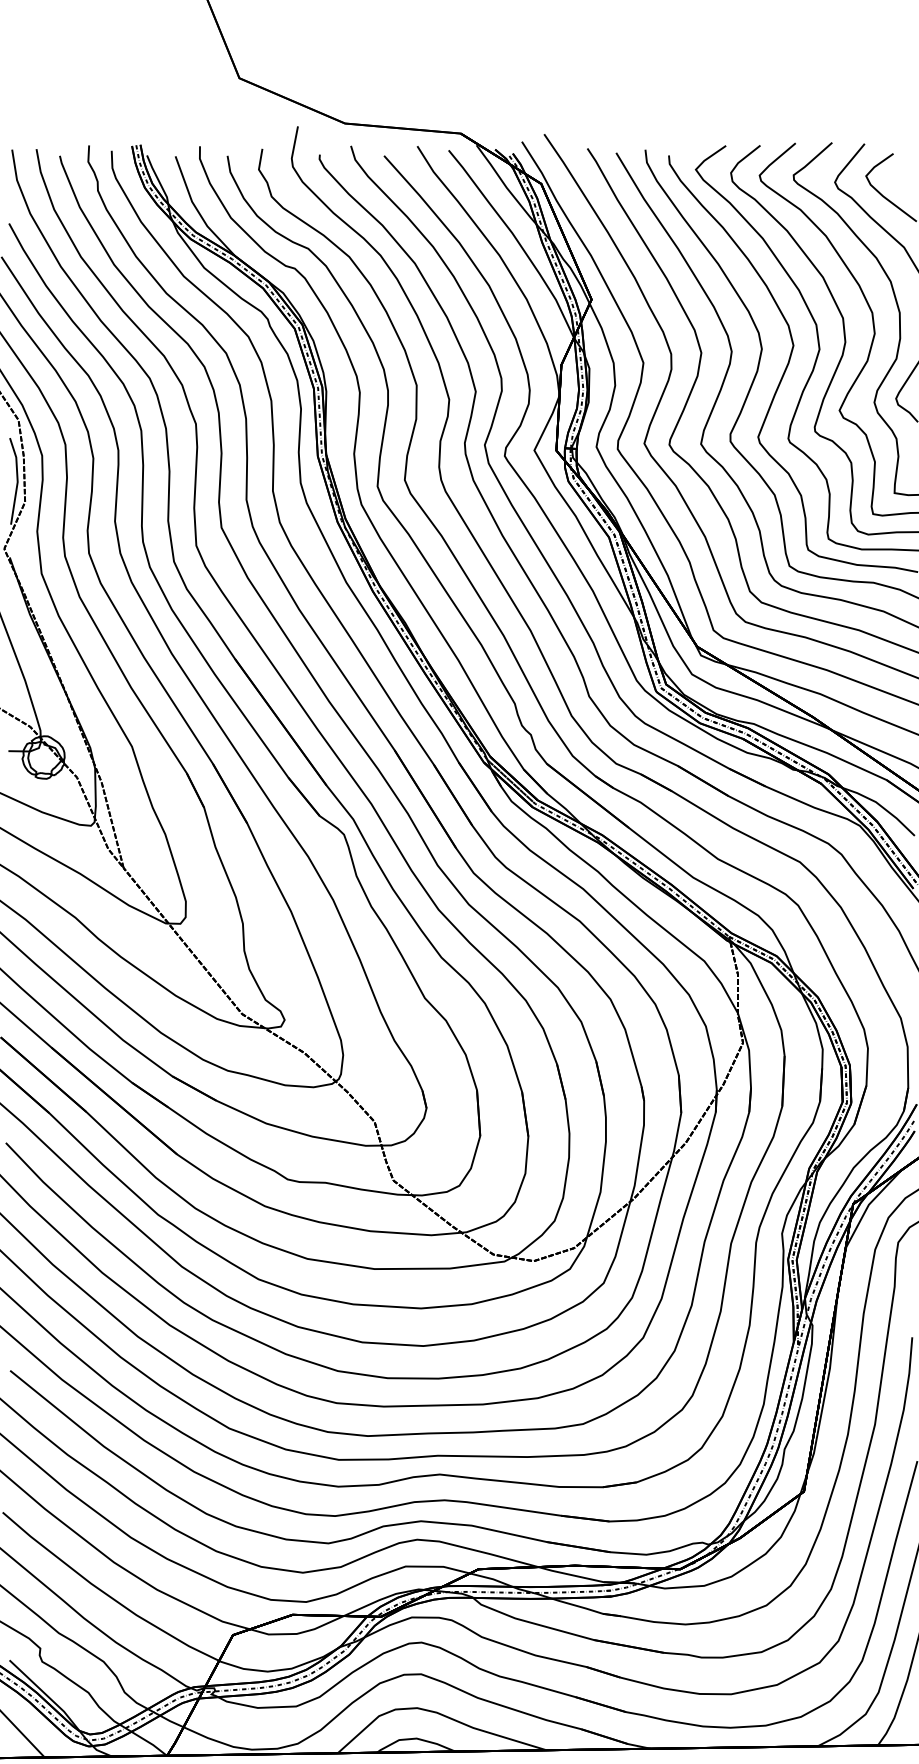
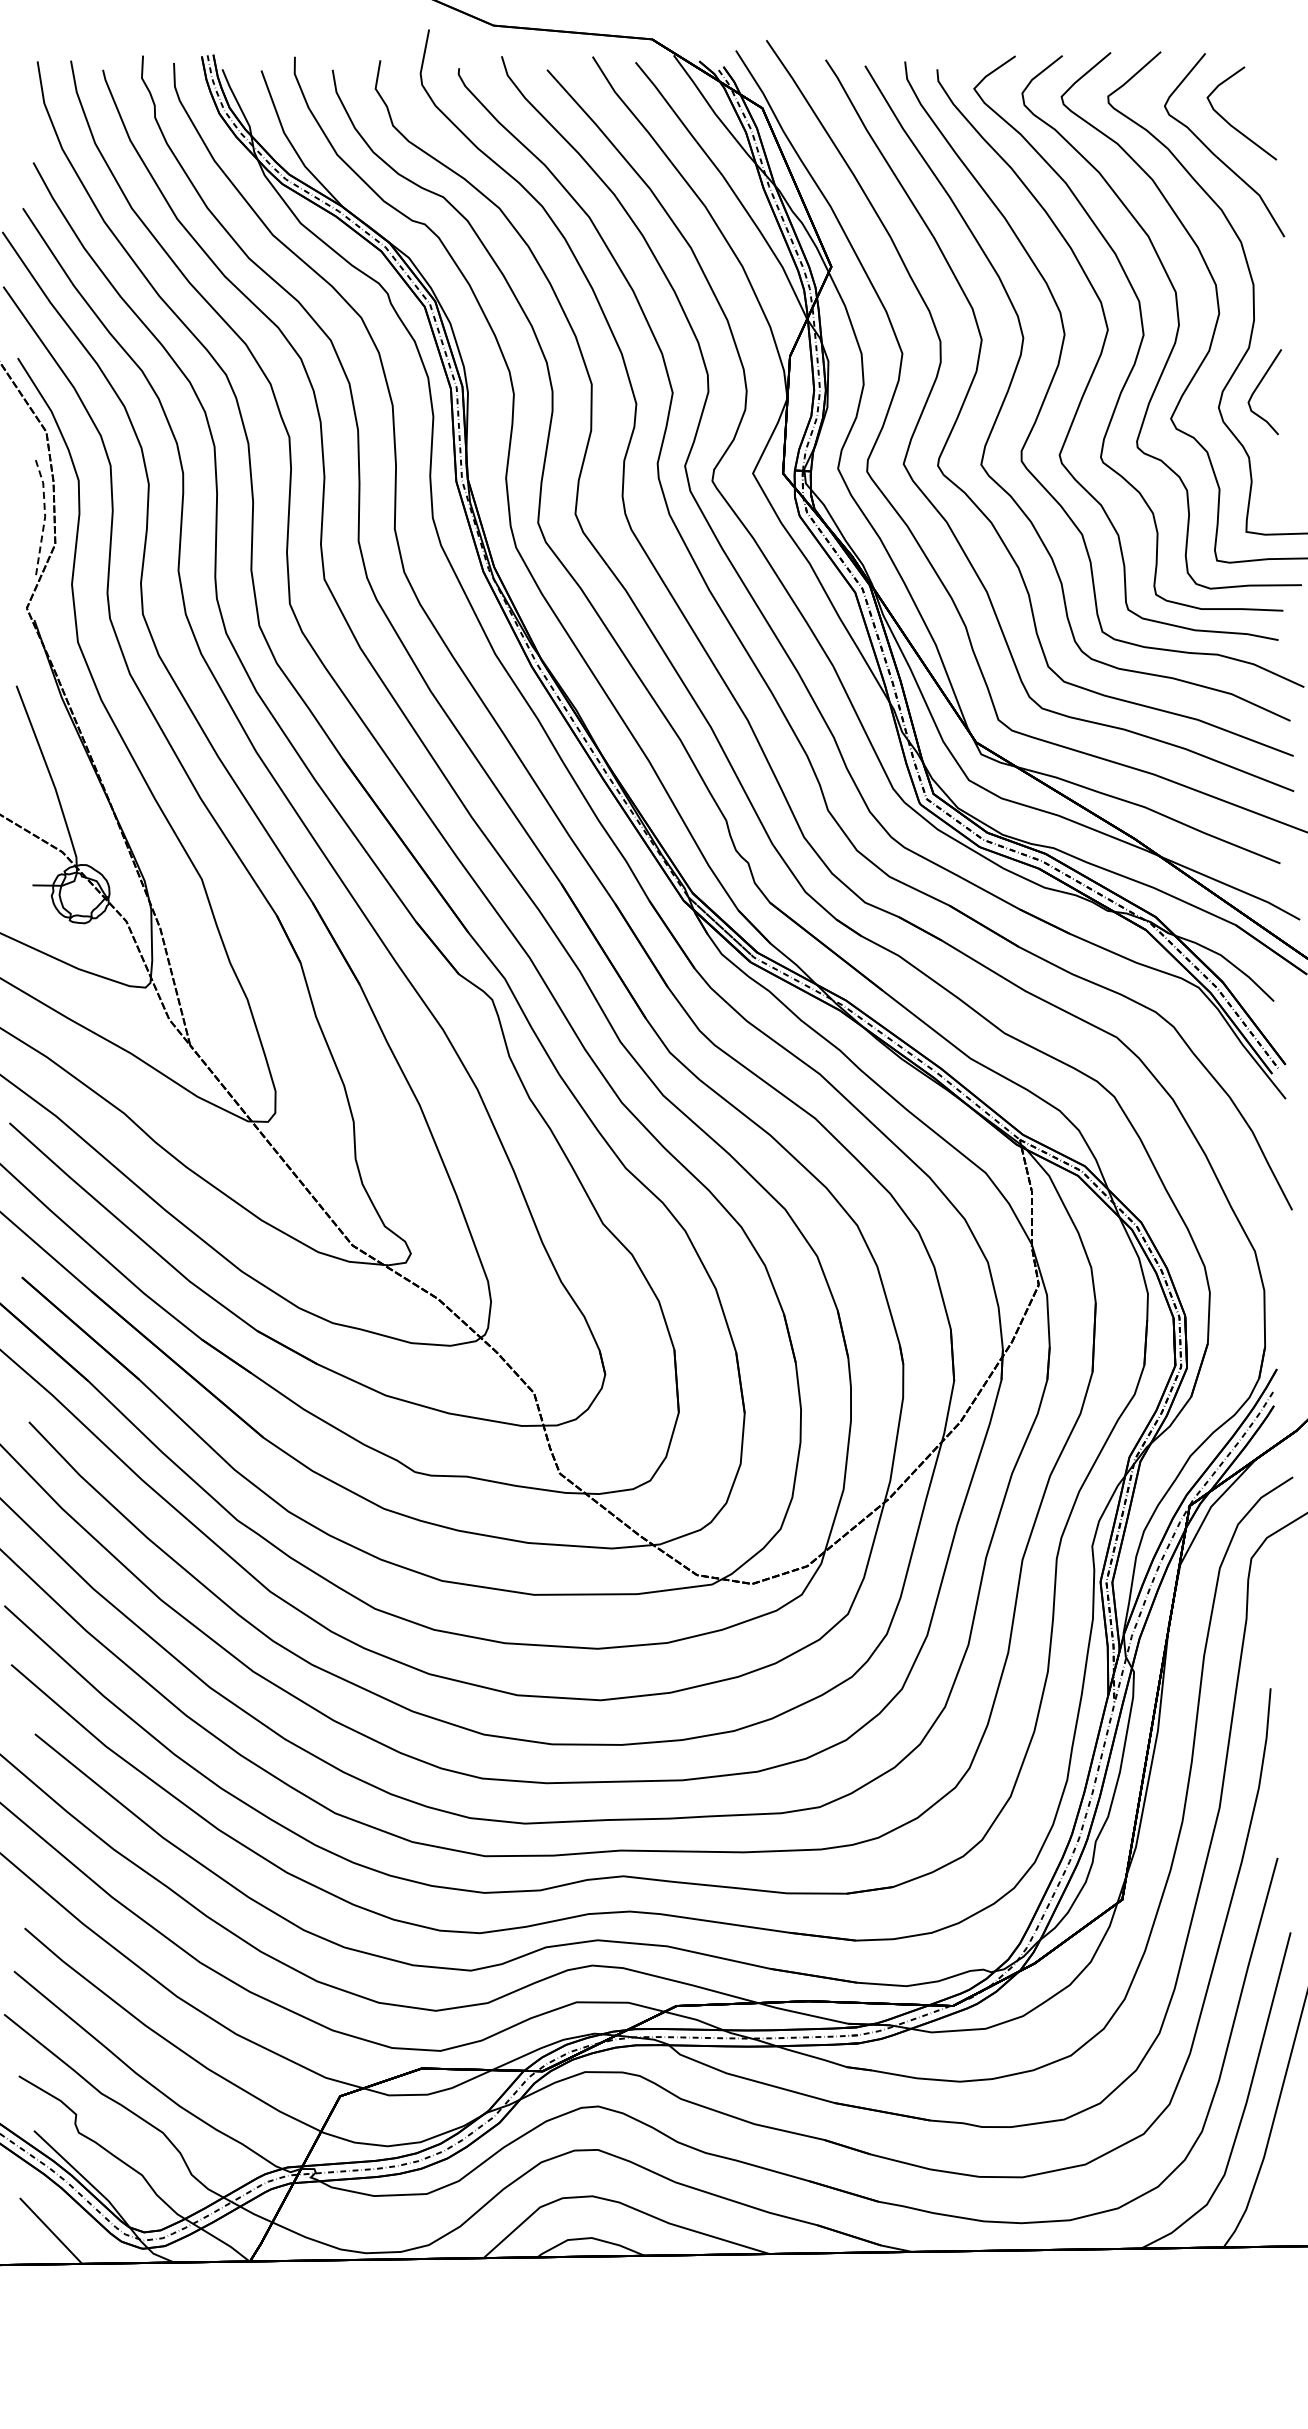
line: (17, 481) -> (45, 515), solid -> dashed

